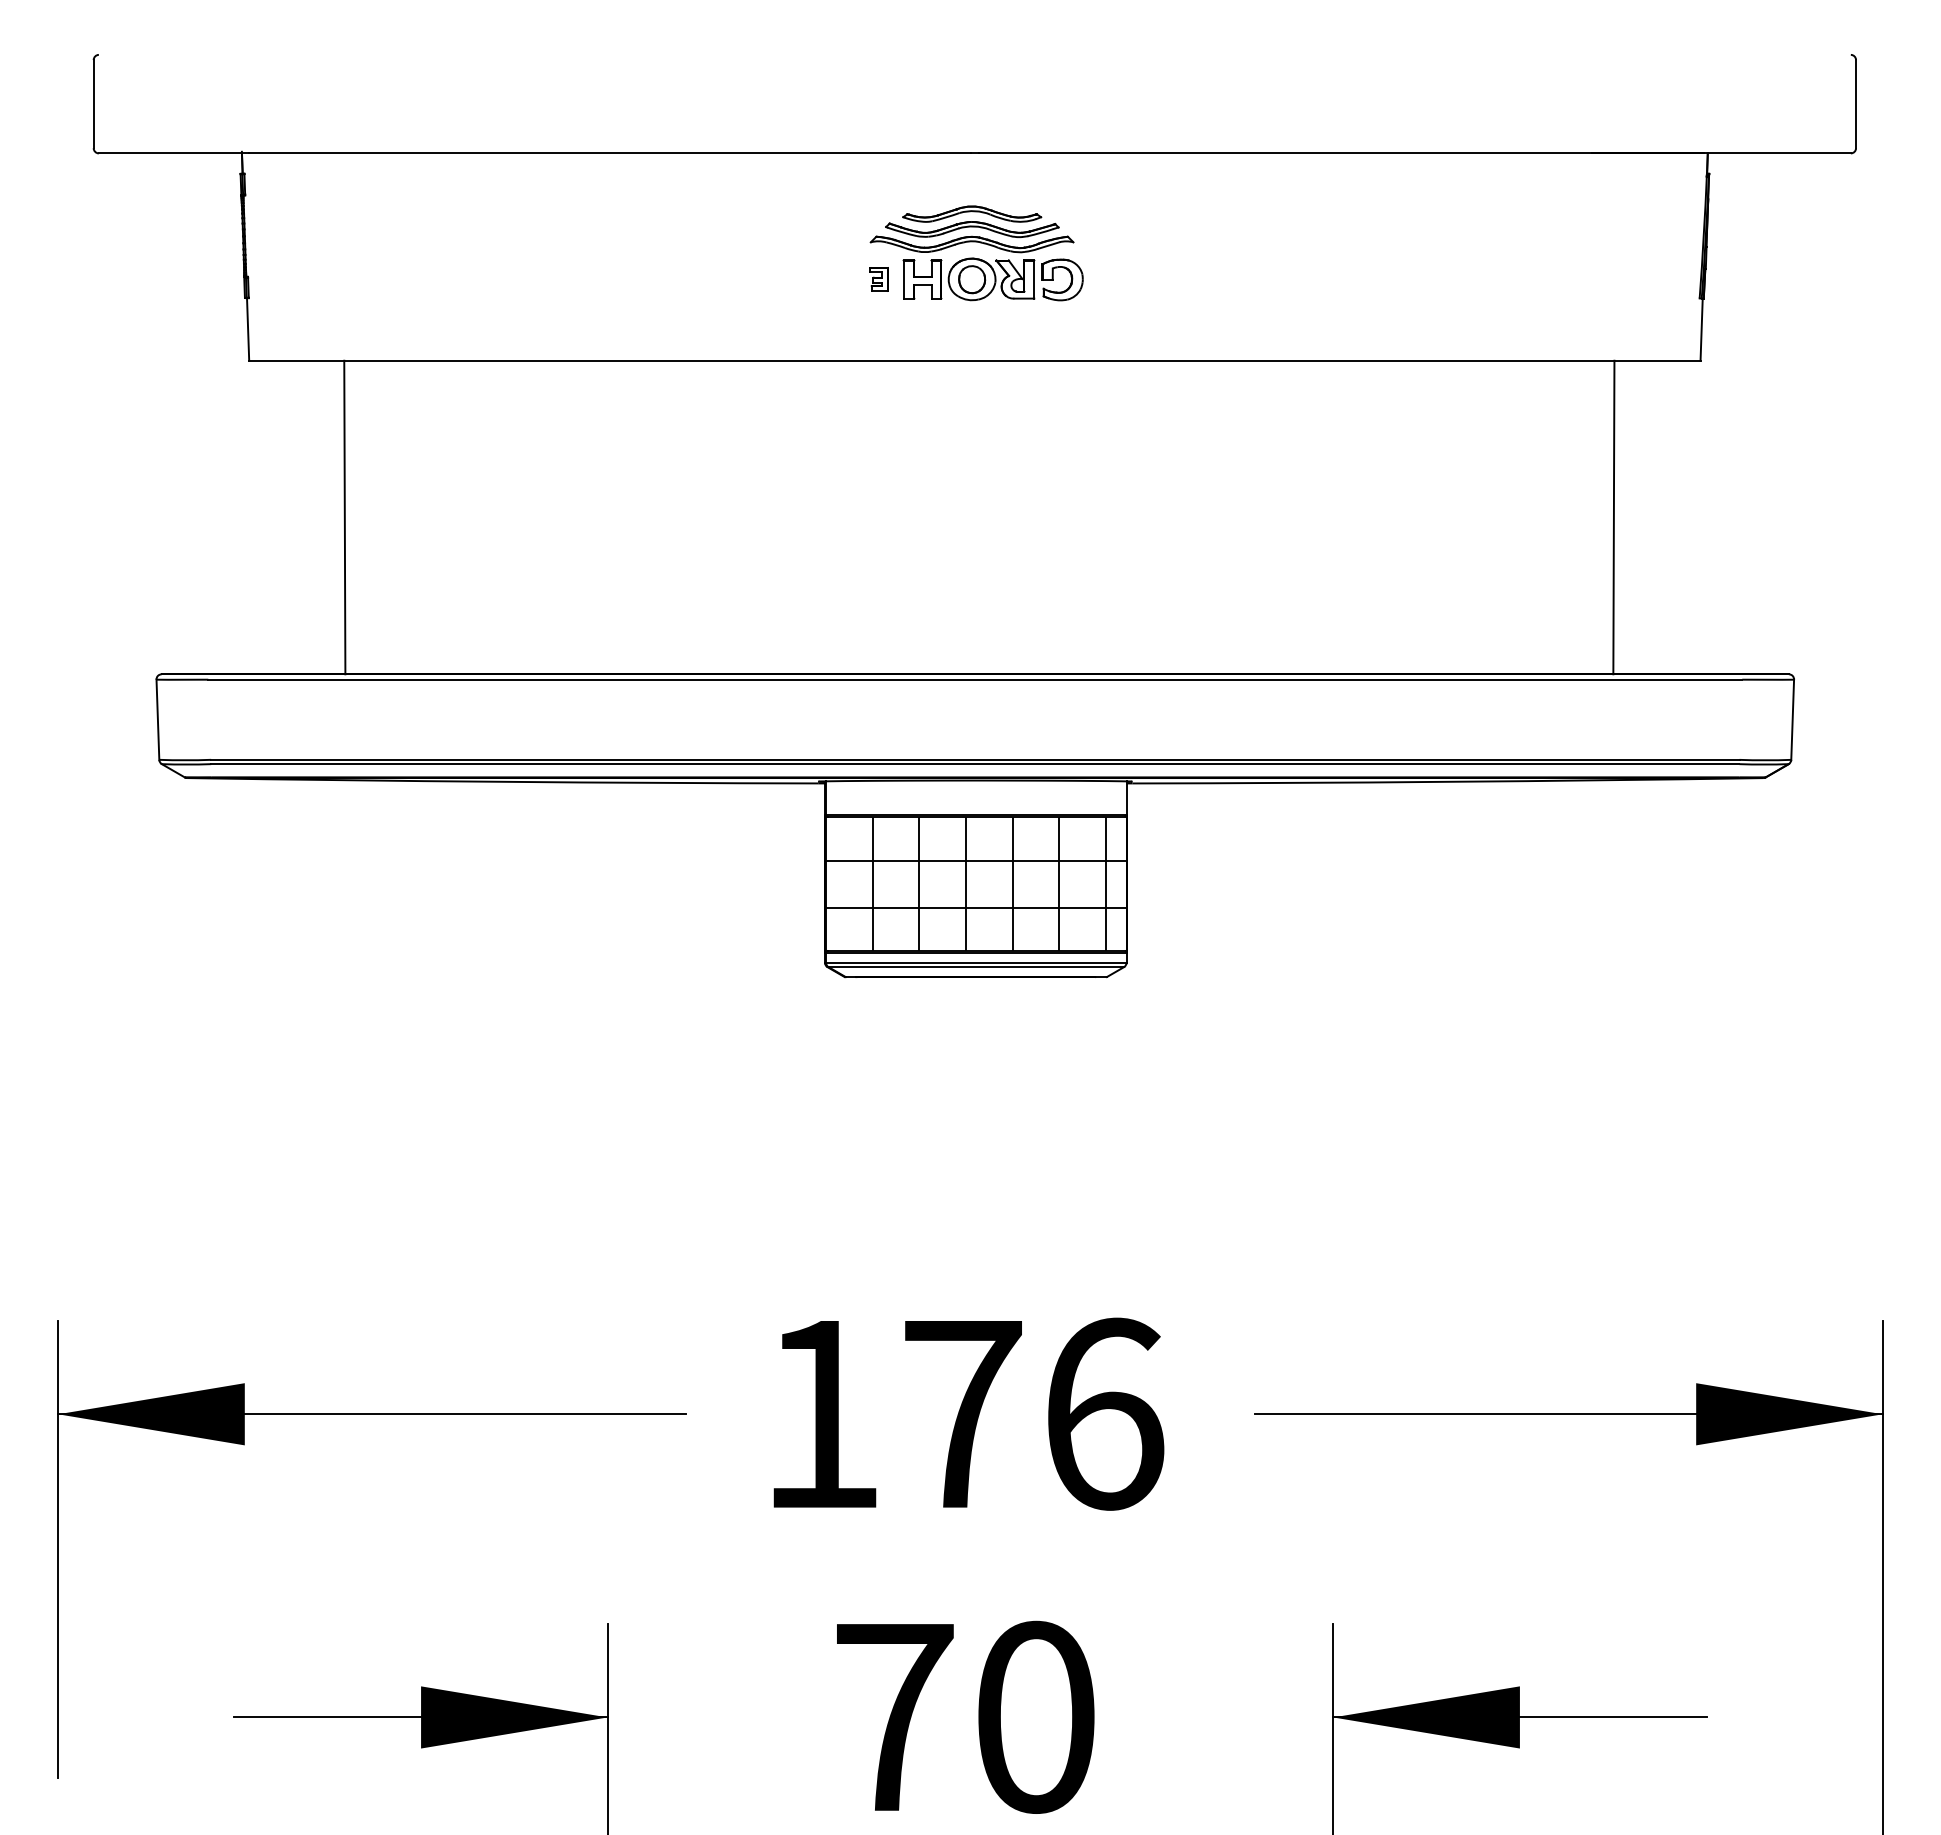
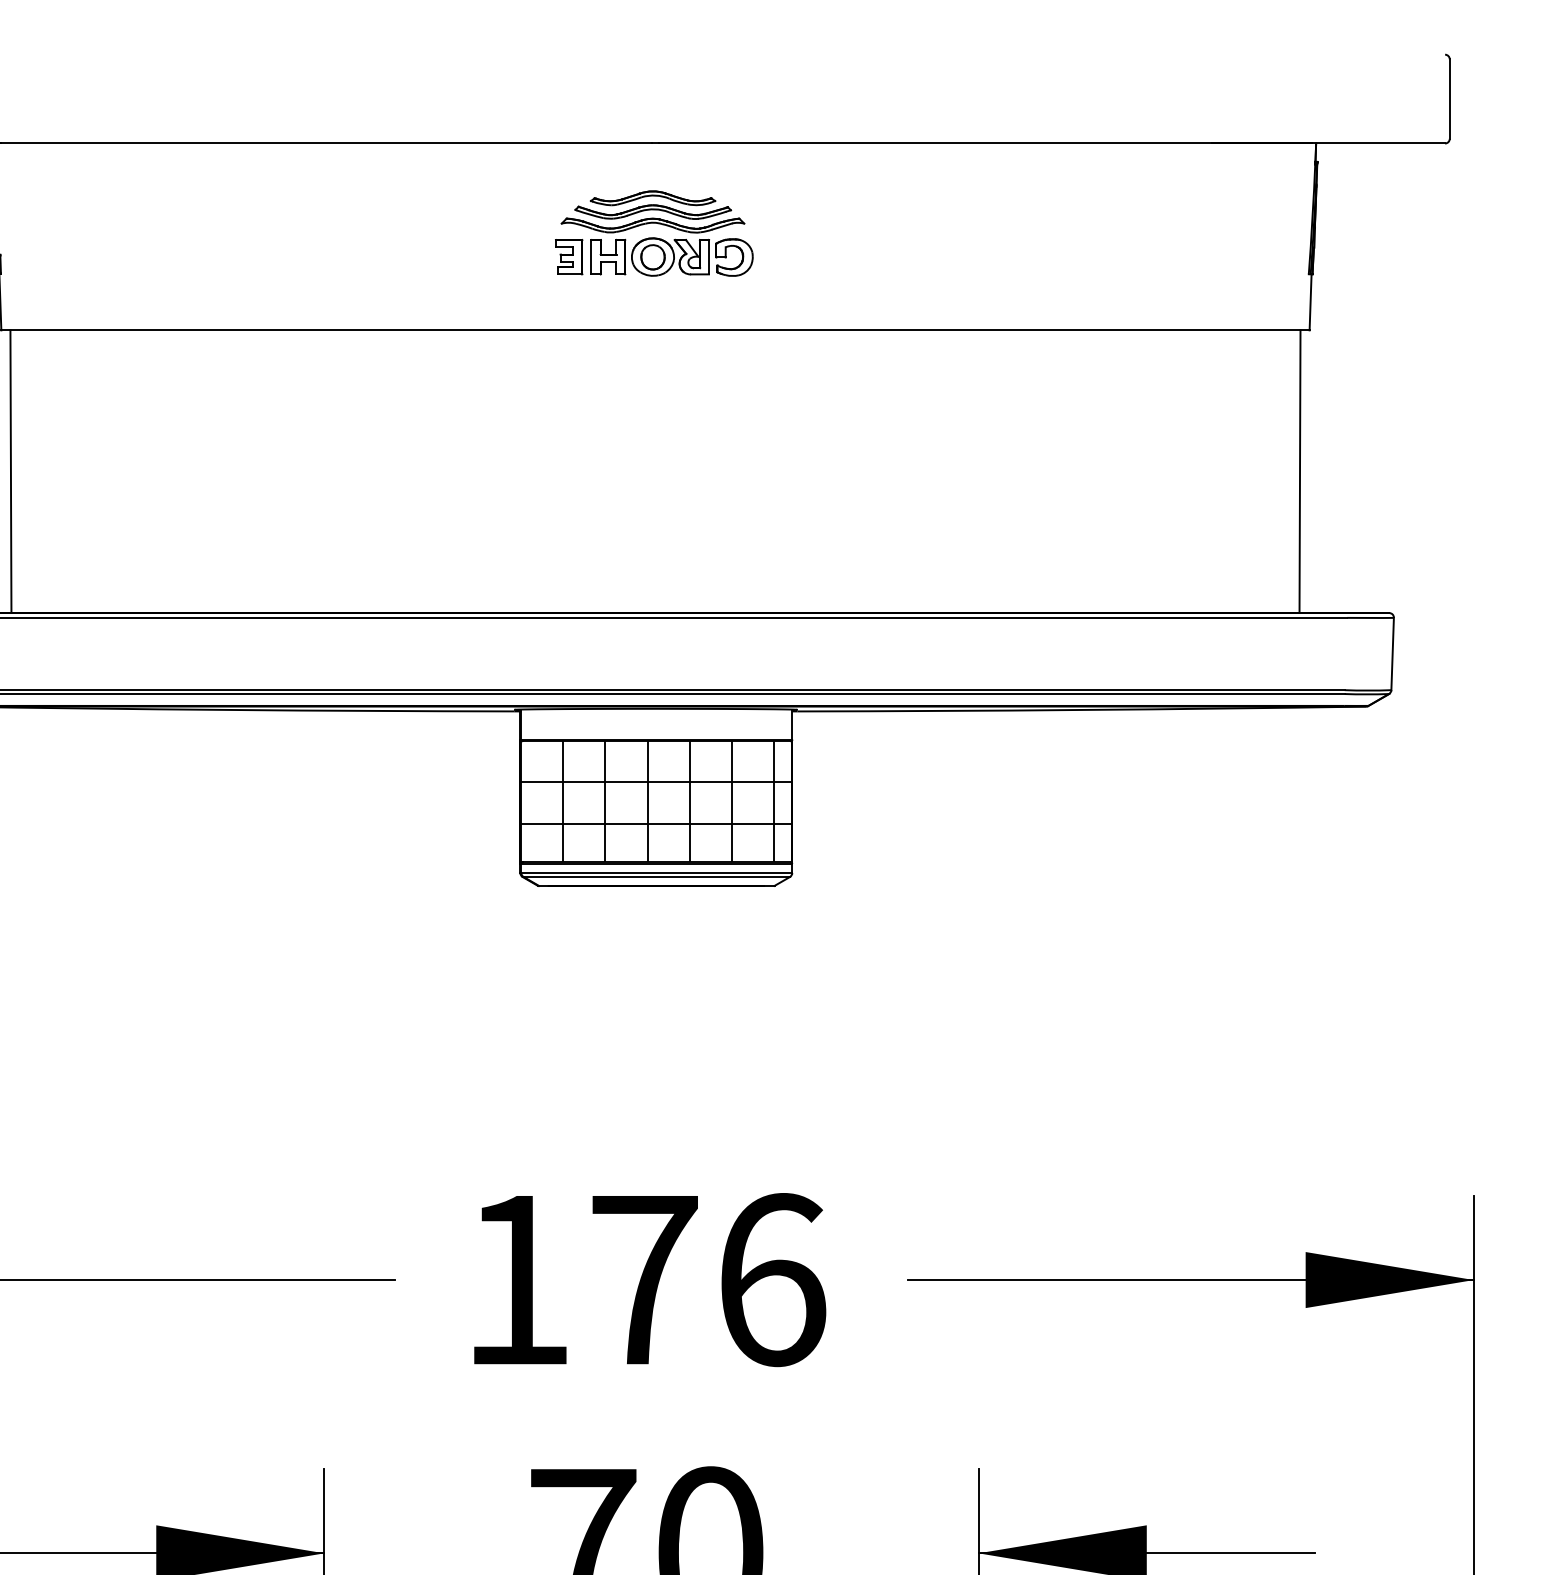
part: (878, 279) -> (568, 257), size x1.67
line: (344, 517) -> (10, 471), moved
line: (1613, 517) -> (1299, 471), moved

